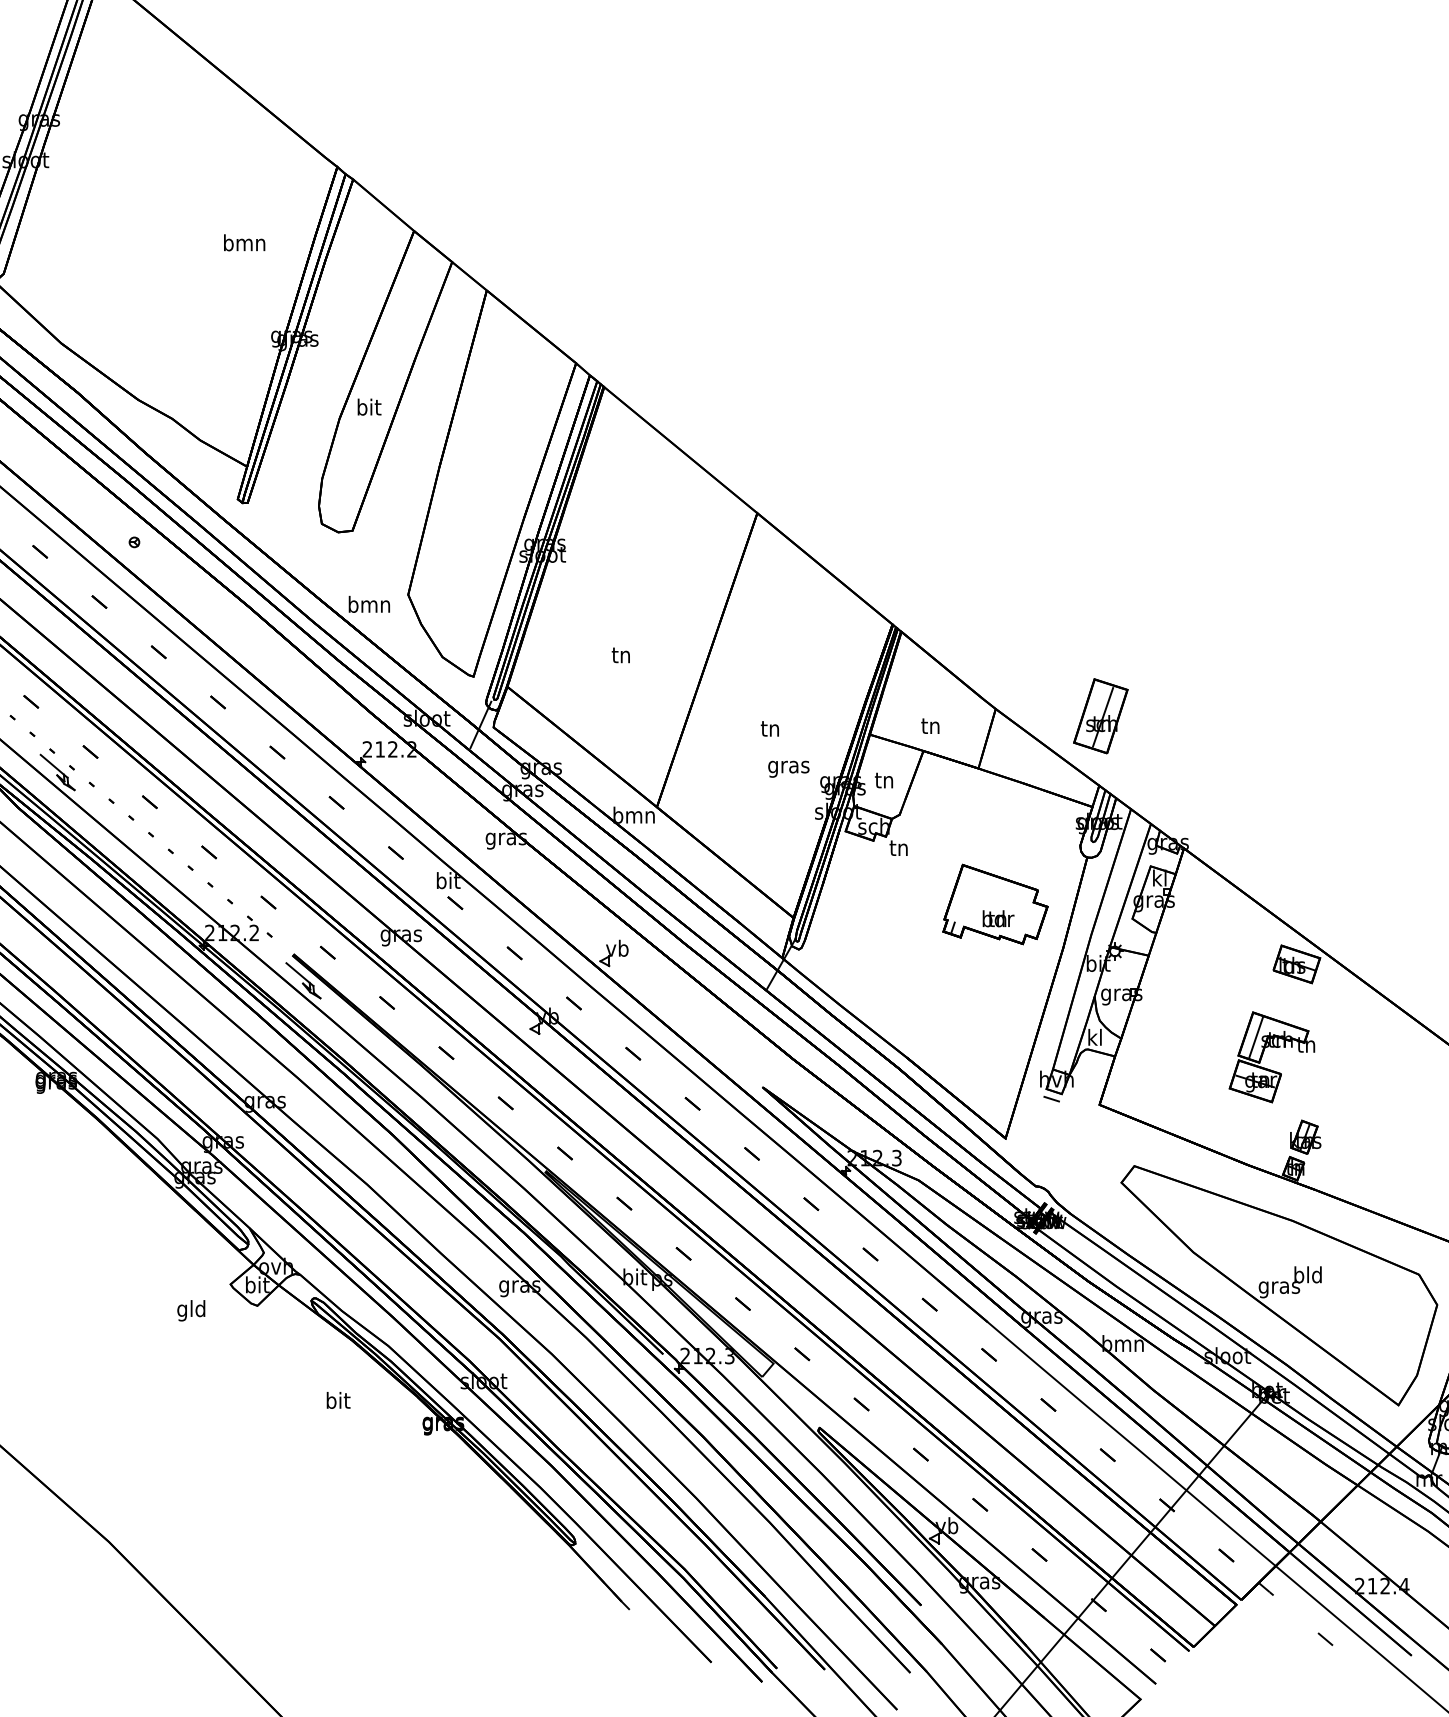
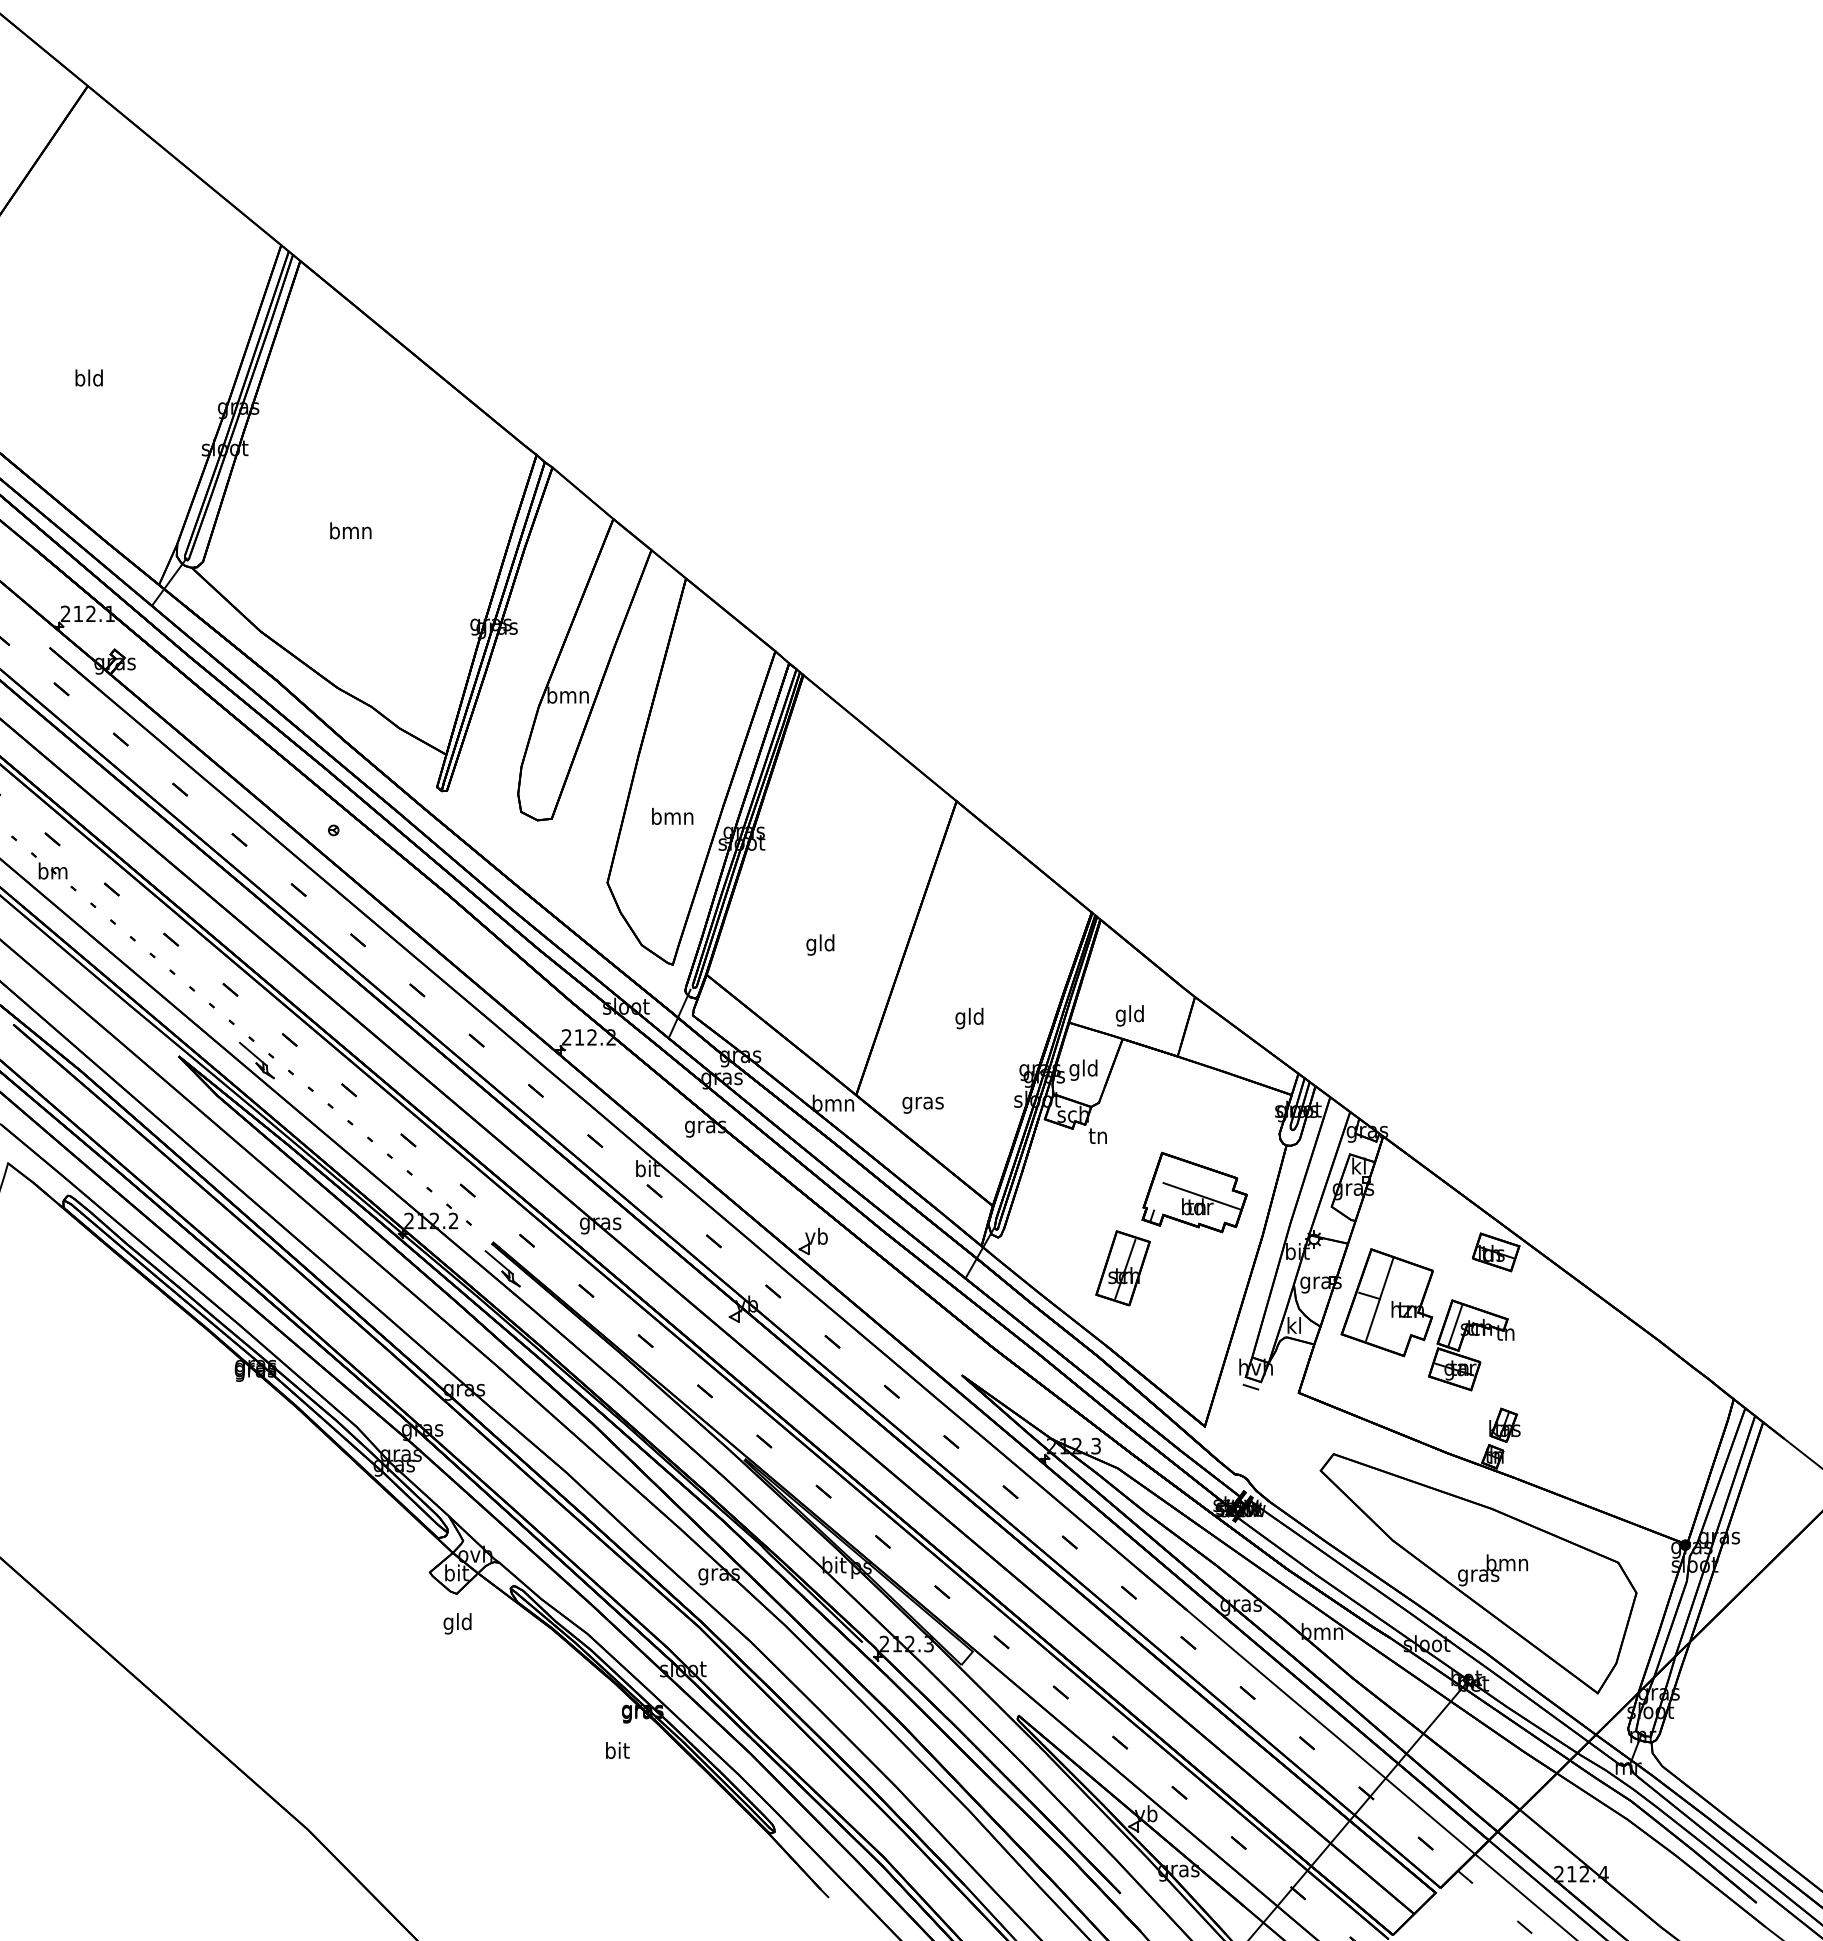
text: (244, 242) -> (350, 530), moved
text: (368, 406) -> (567, 694), bit -> bmn
text: (369, 604) -> (672, 816), moved
text: (621, 656) -> (820, 944), tn -> gld
part: (1100, 716) -> (1122, 1268), moved
text: (930, 727) -> (1129, 1015), tn -> gld
text: (770, 730) -> (969, 1018), tn -> gld
text: (788, 768) -> (922, 1104), moved
text: (884, 781) -> (1083, 1069), tn -> gld
line: (1002, 908) -> (1201, 1196), added
part: (1187, 1014) -> (1386, 1302), added
text: (1308, 1274) -> (1507, 1562), bld -> bmn
text: (191, 1310) -> (457, 1623), moved
text: (338, 1400) -> (617, 1750), moved

